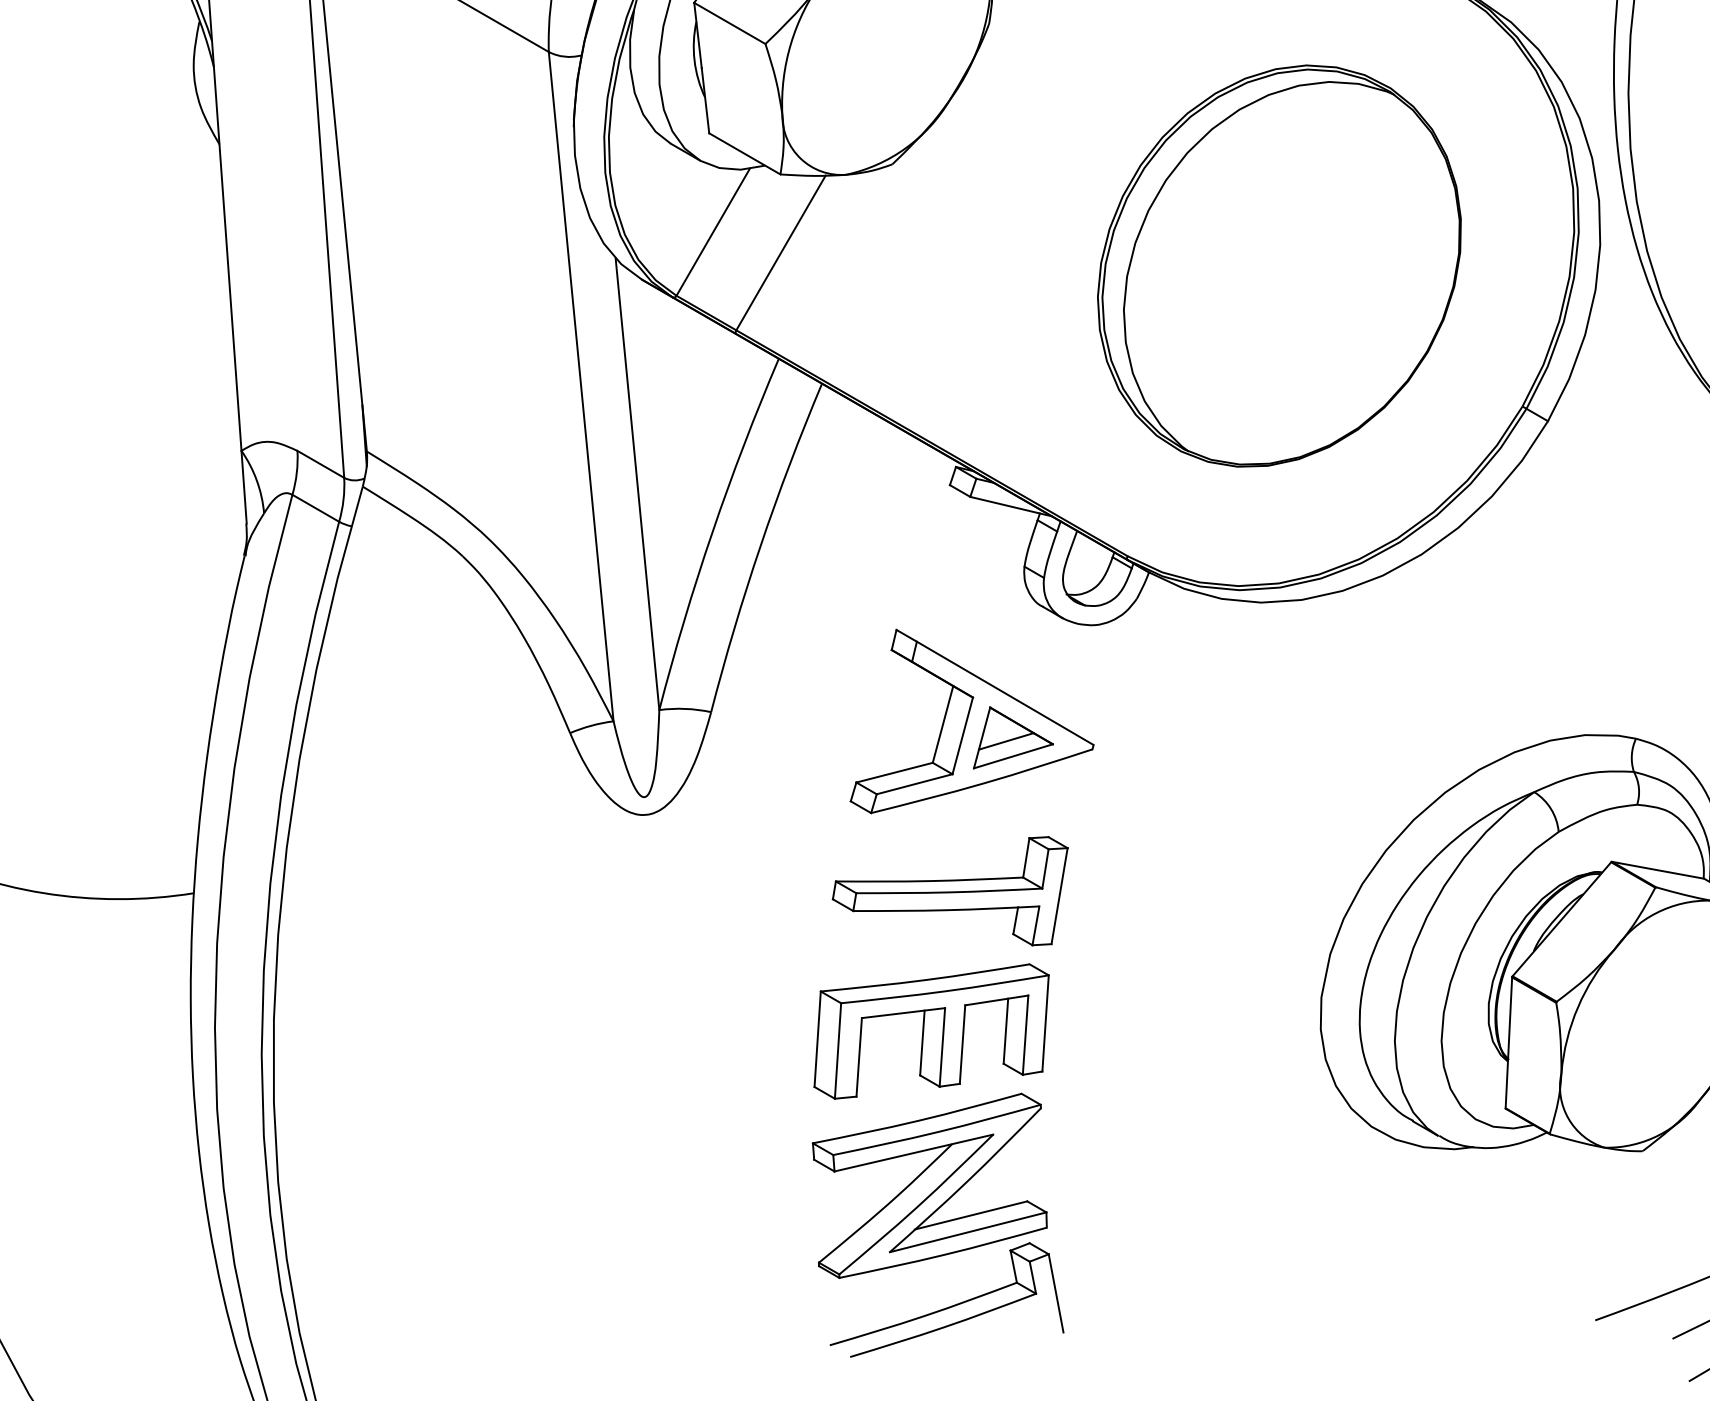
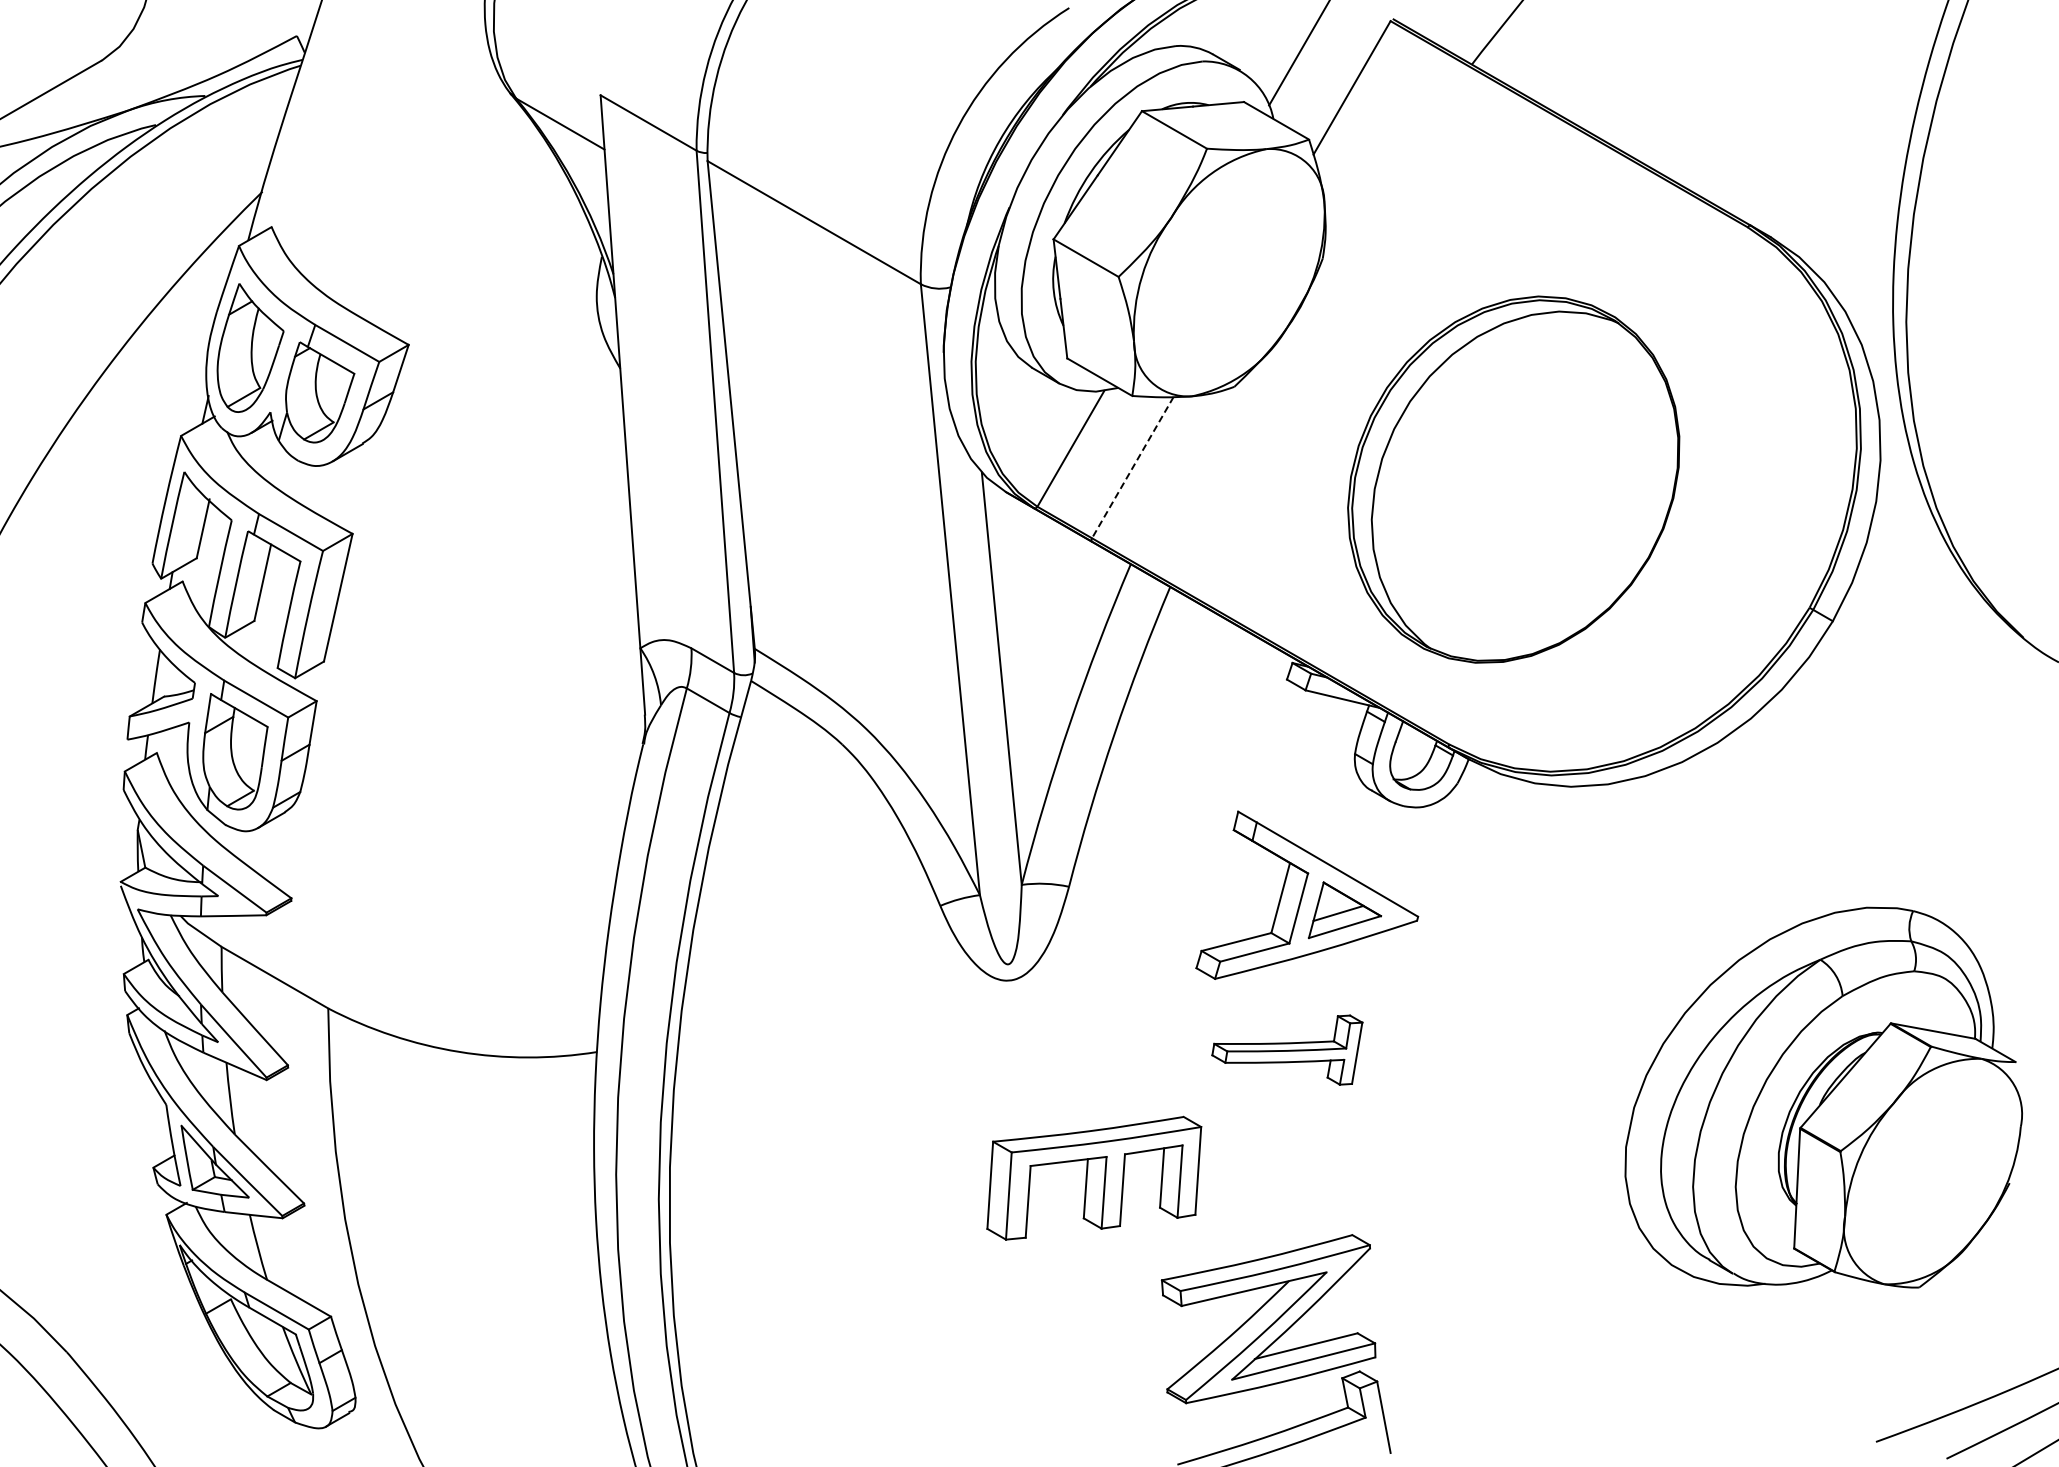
line: (780, 252) -> (1132, 467), solid -> dashed
part: (1279, 265) -> (1513, 479), moved
part: (950, 890) -> (1287, 1049), size x0.7
part: (931, 1030) -> (1094, 1177), moved

